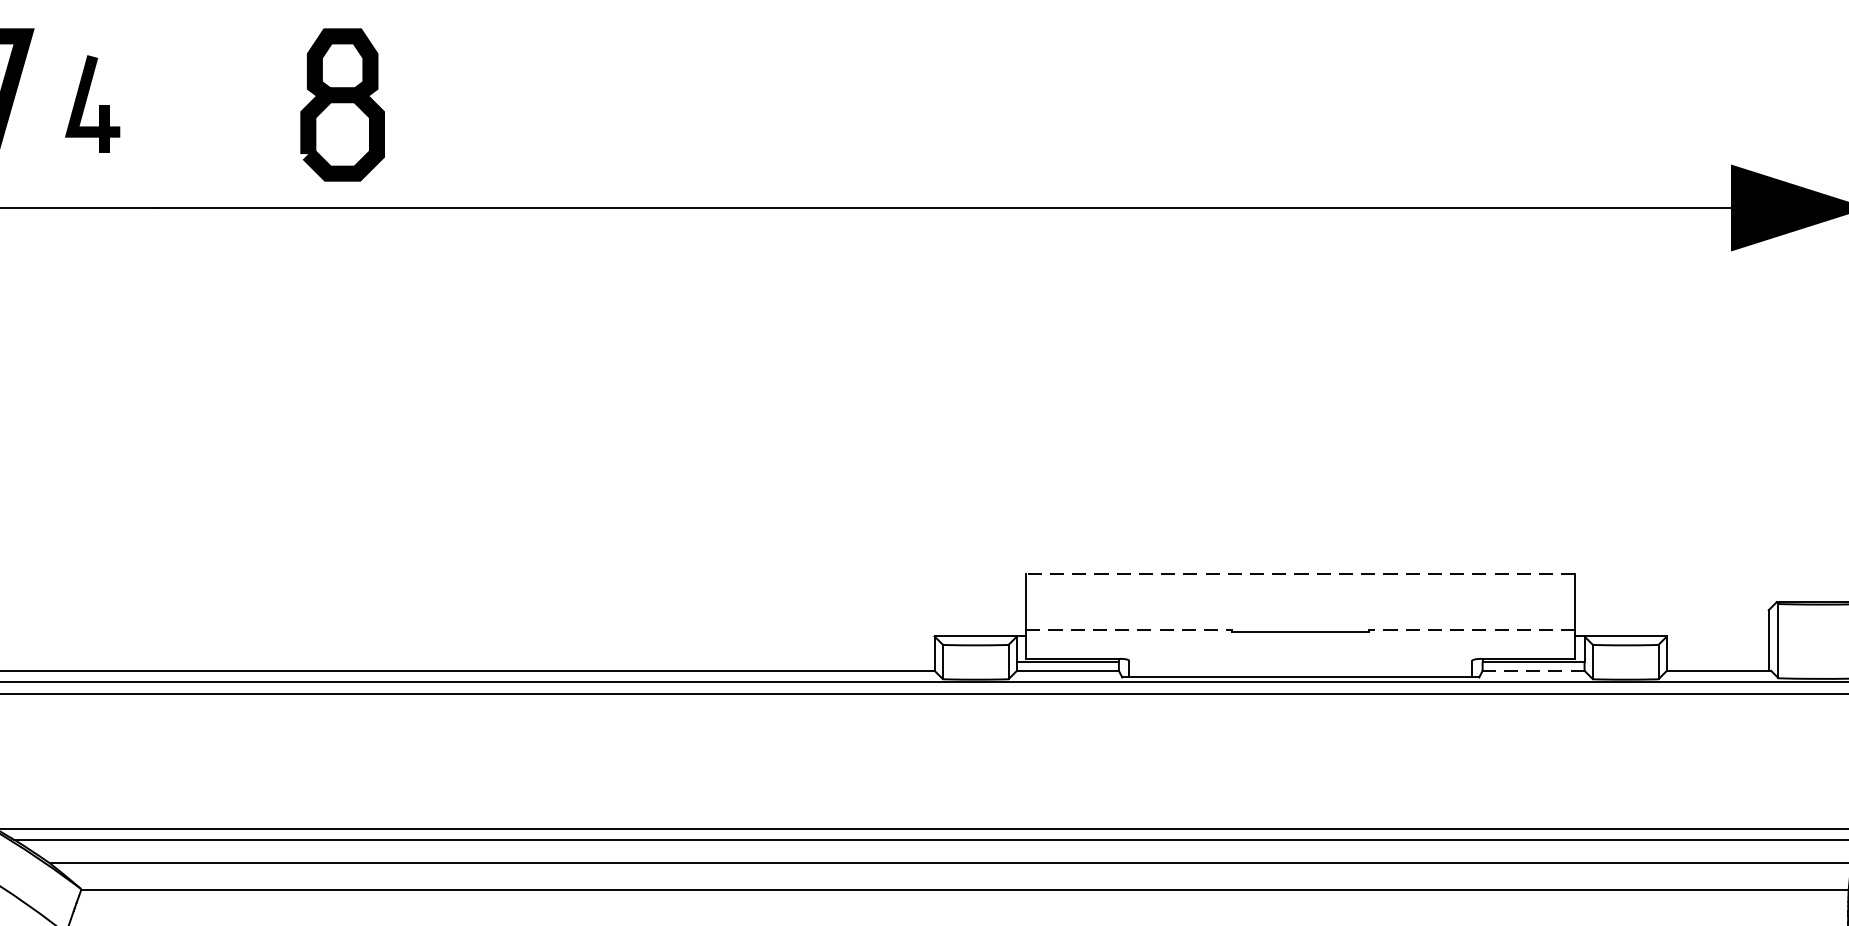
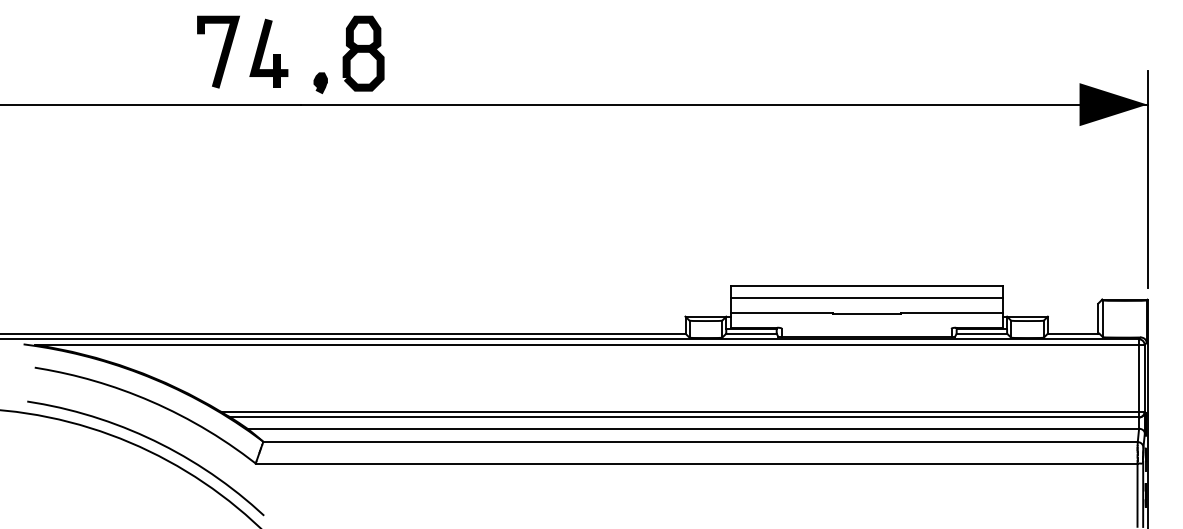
part: (91, 102) -> (268, 52), size x1.43
part: (342, 104) -> (363, 53), moved
part: (196, 163) -> (320, 82), added
line: (1300, 573) -> (866, 285), dashed -> solid
line: (1300, 597) -> (866, 297), added
line: (1128, 630) -> (781, 313), dashed -> solid
line: (1472, 630) -> (951, 313), dashed -> solid
line: (1532, 670) -> (981, 333), dashed -> solid

